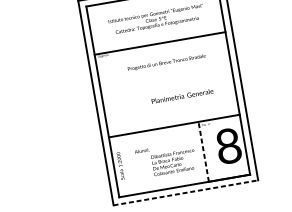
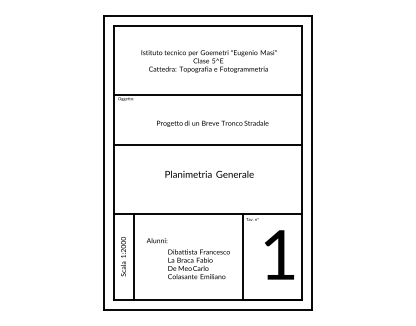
line: (165, 77) -> (207, 144), added
text: (182, 95) -> (209, 173), moved
text: (228, 145) -> (278, 254), 8 -> 1
line: (203, 151) -> (242, 256), dashed -> solid
line: (127, 164) -> (133, 256), added
line: (186, 192) -> (208, 309), dashed -> solid

